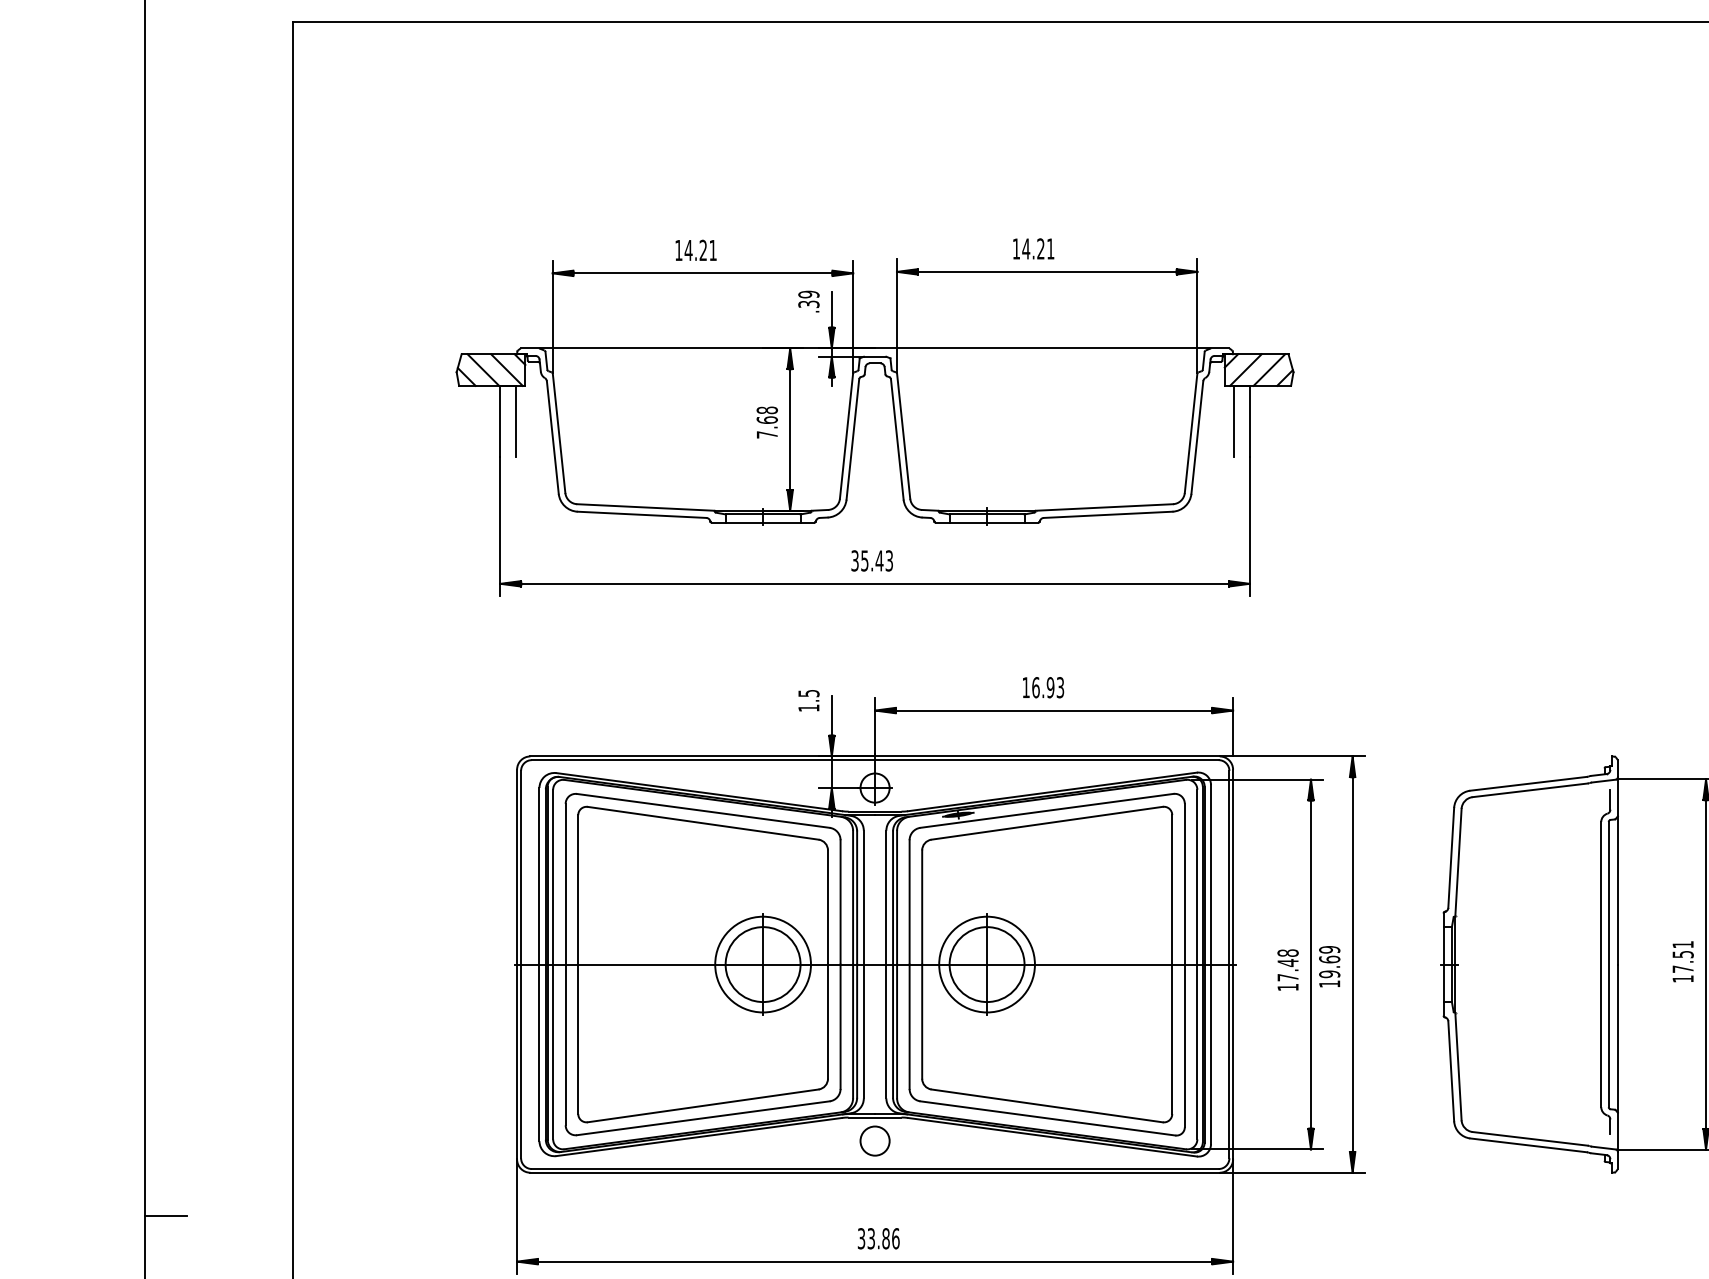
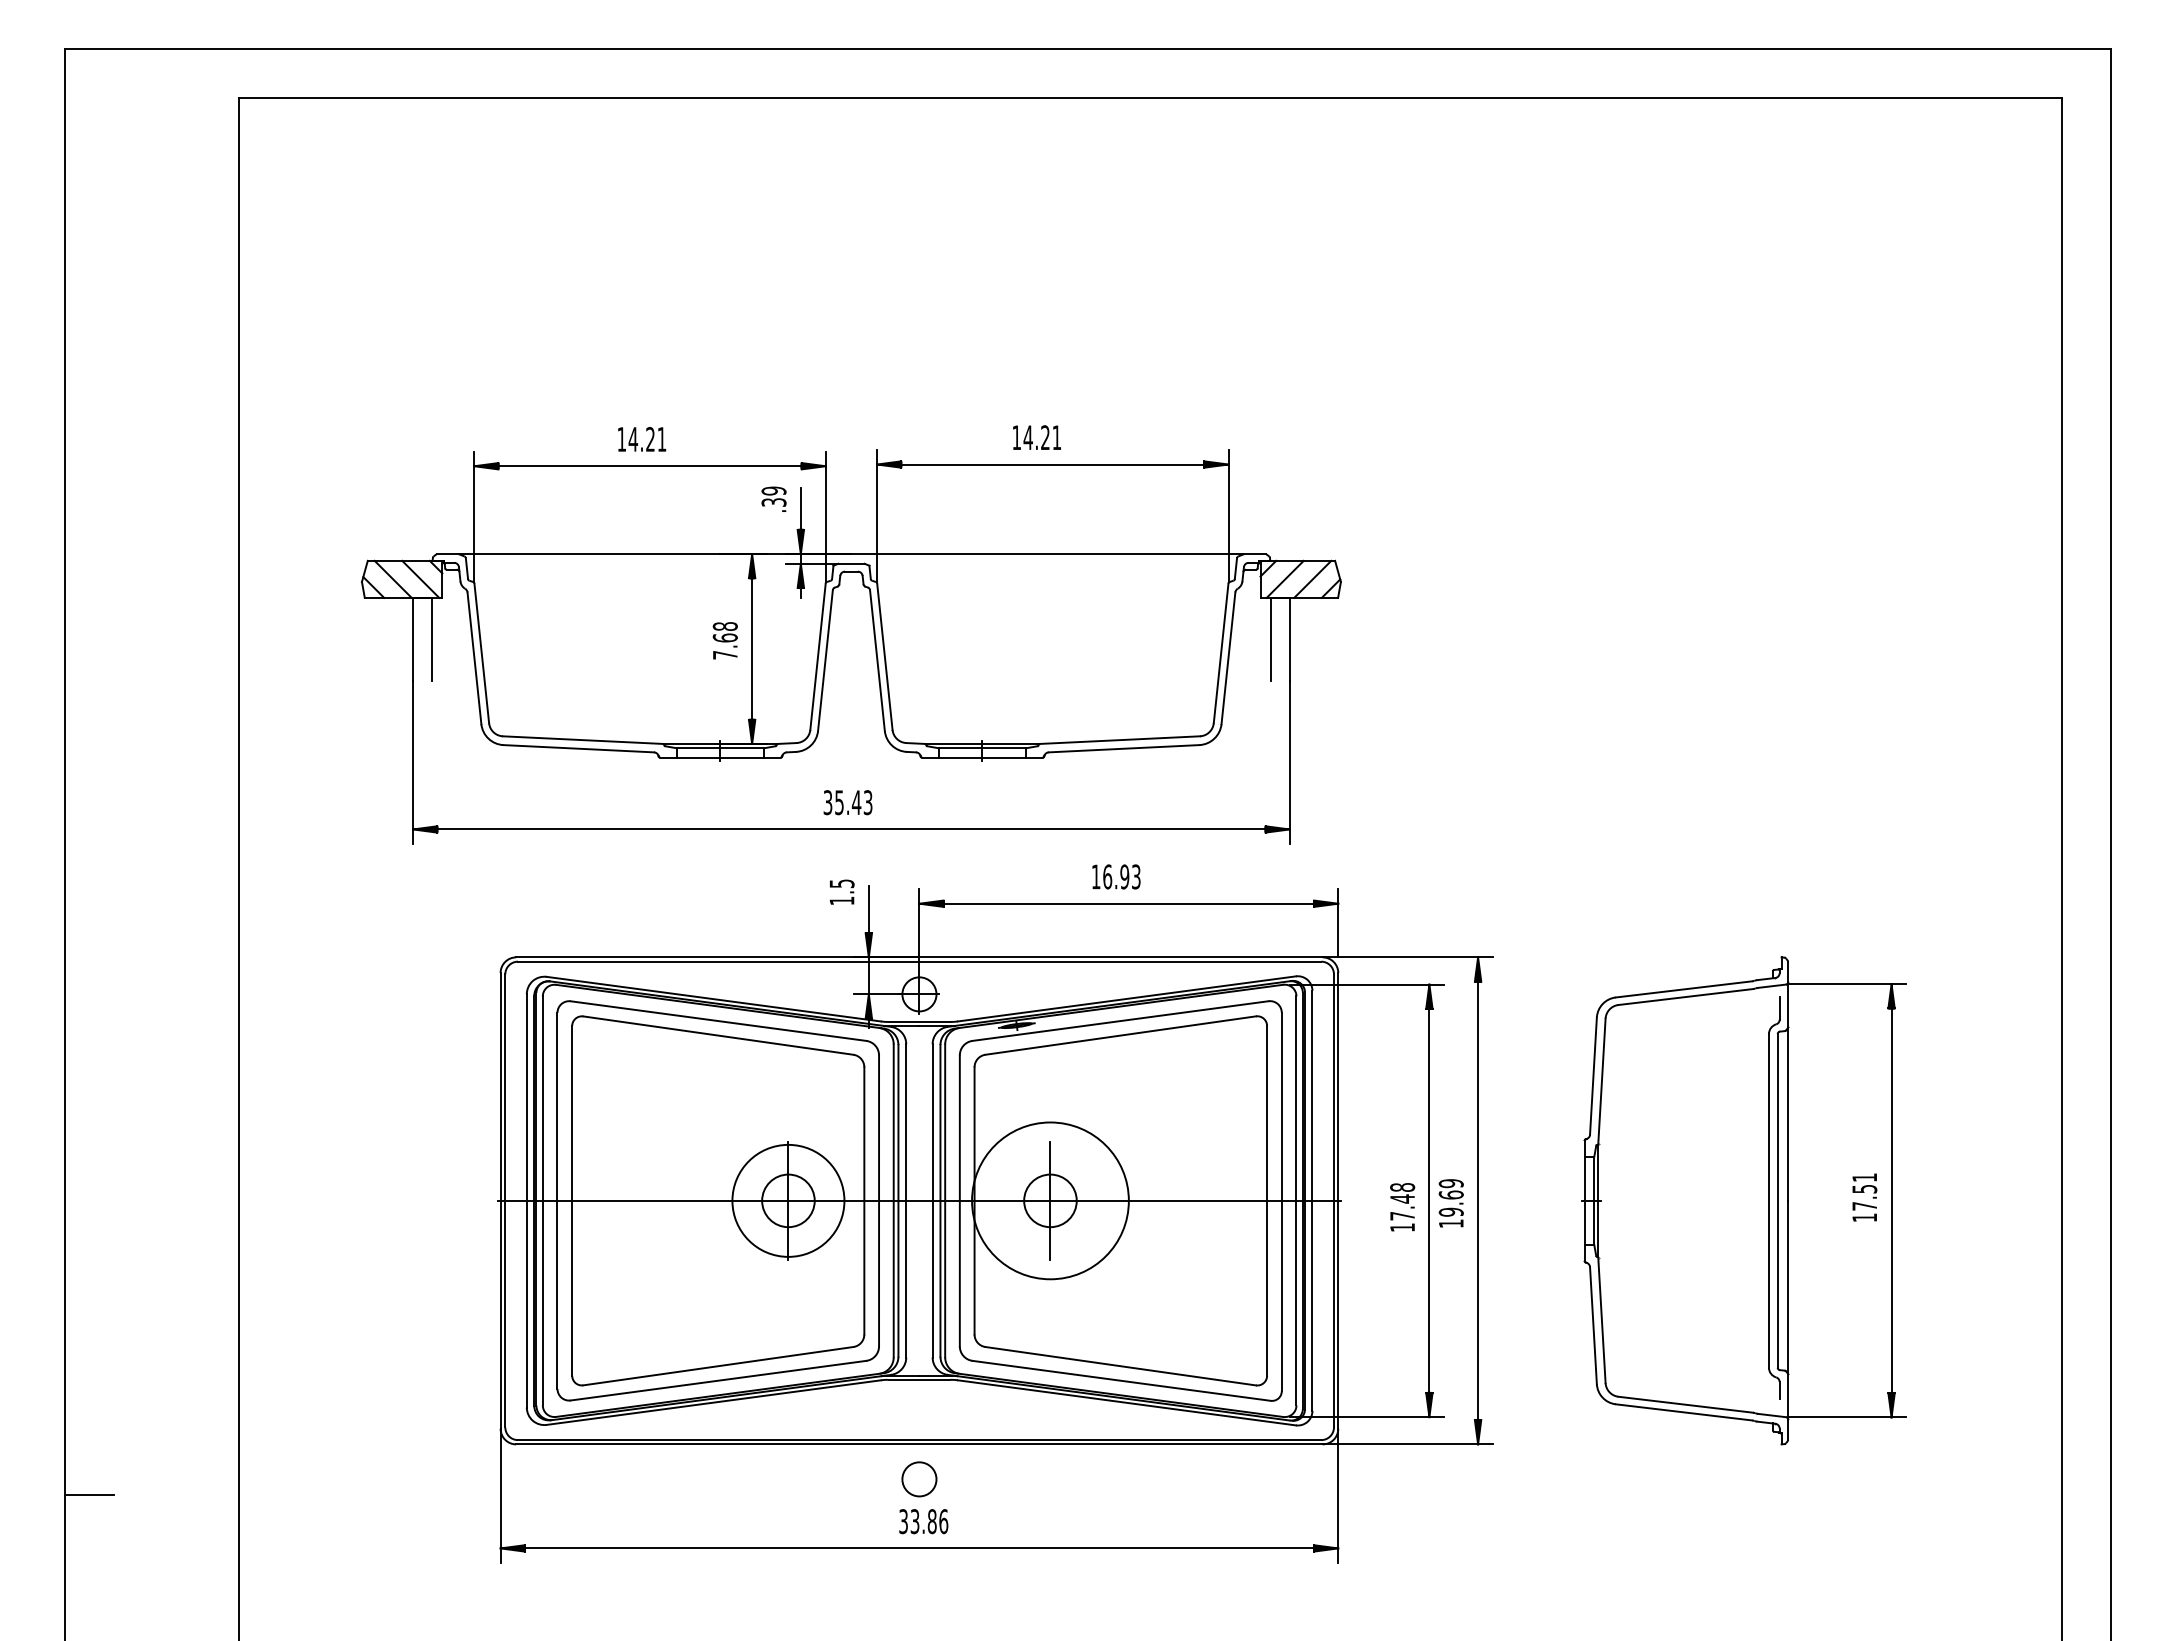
part: (875, 417) -> (851, 634), moved
circle: (763, 964) -> (788, 1200), size x0.6
circle: (987, 964) -> (1050, 1200), size x0.6
circle: (987, 964) -> (1050, 1200), size x1.4
circle: (875, 1141) -> (919, 1479), moved

